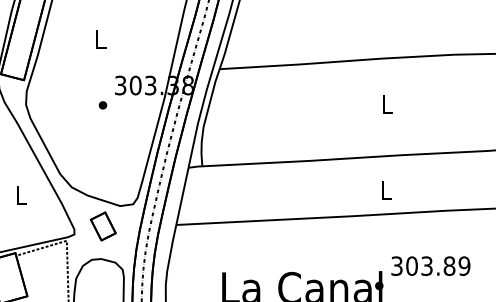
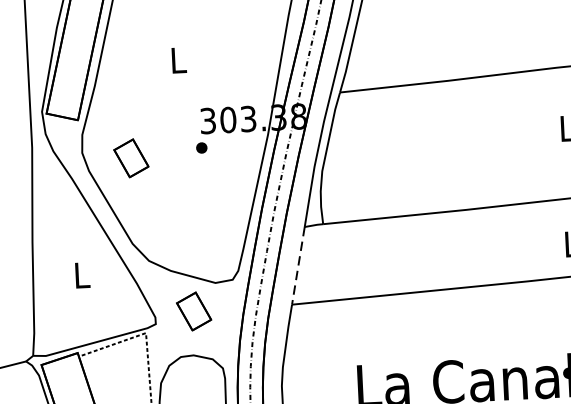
part: (102, 105) -> (201, 148), moved
part: (61, 110) -> (130, 158), added
line: (182, 196) -> (298, 266), solid -> dashed

